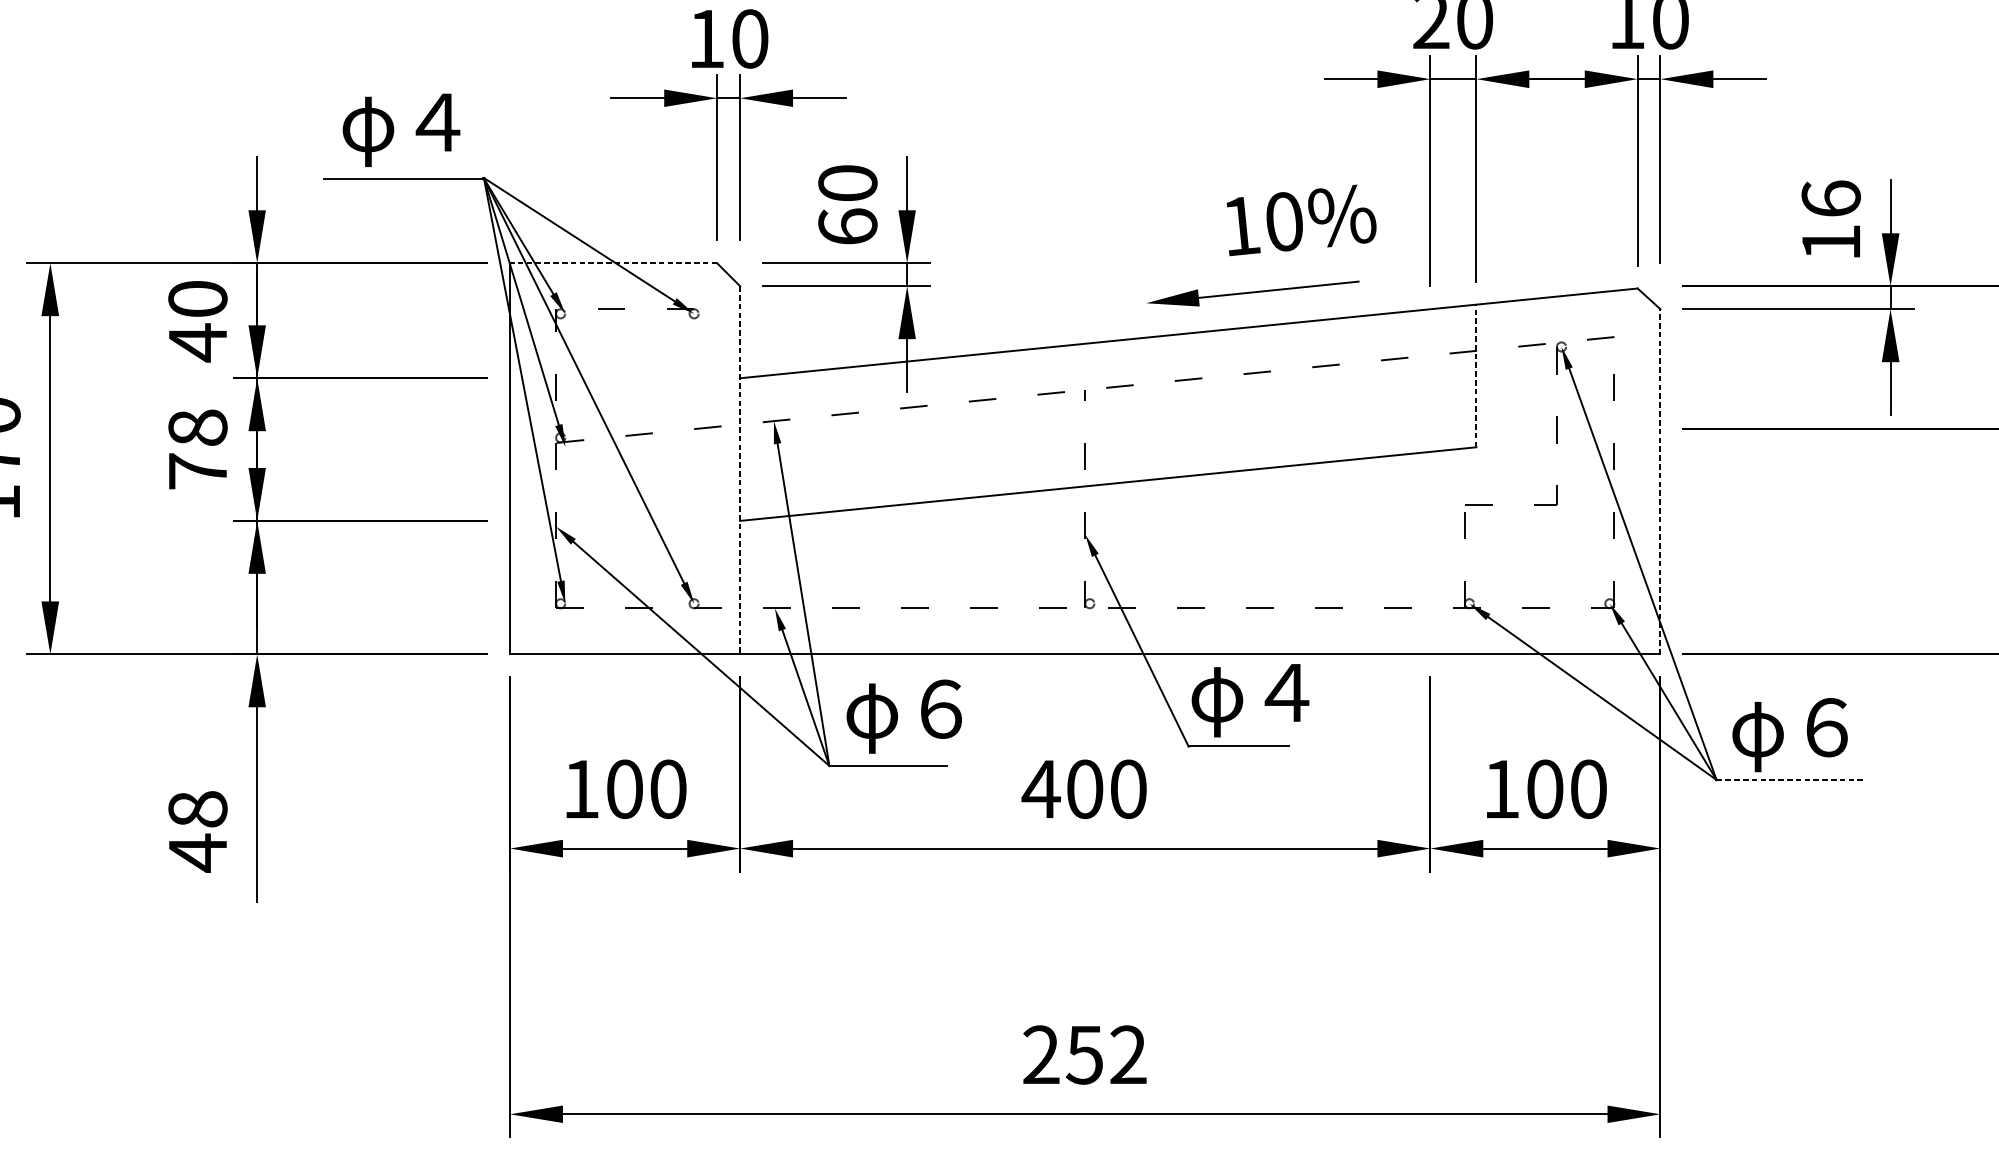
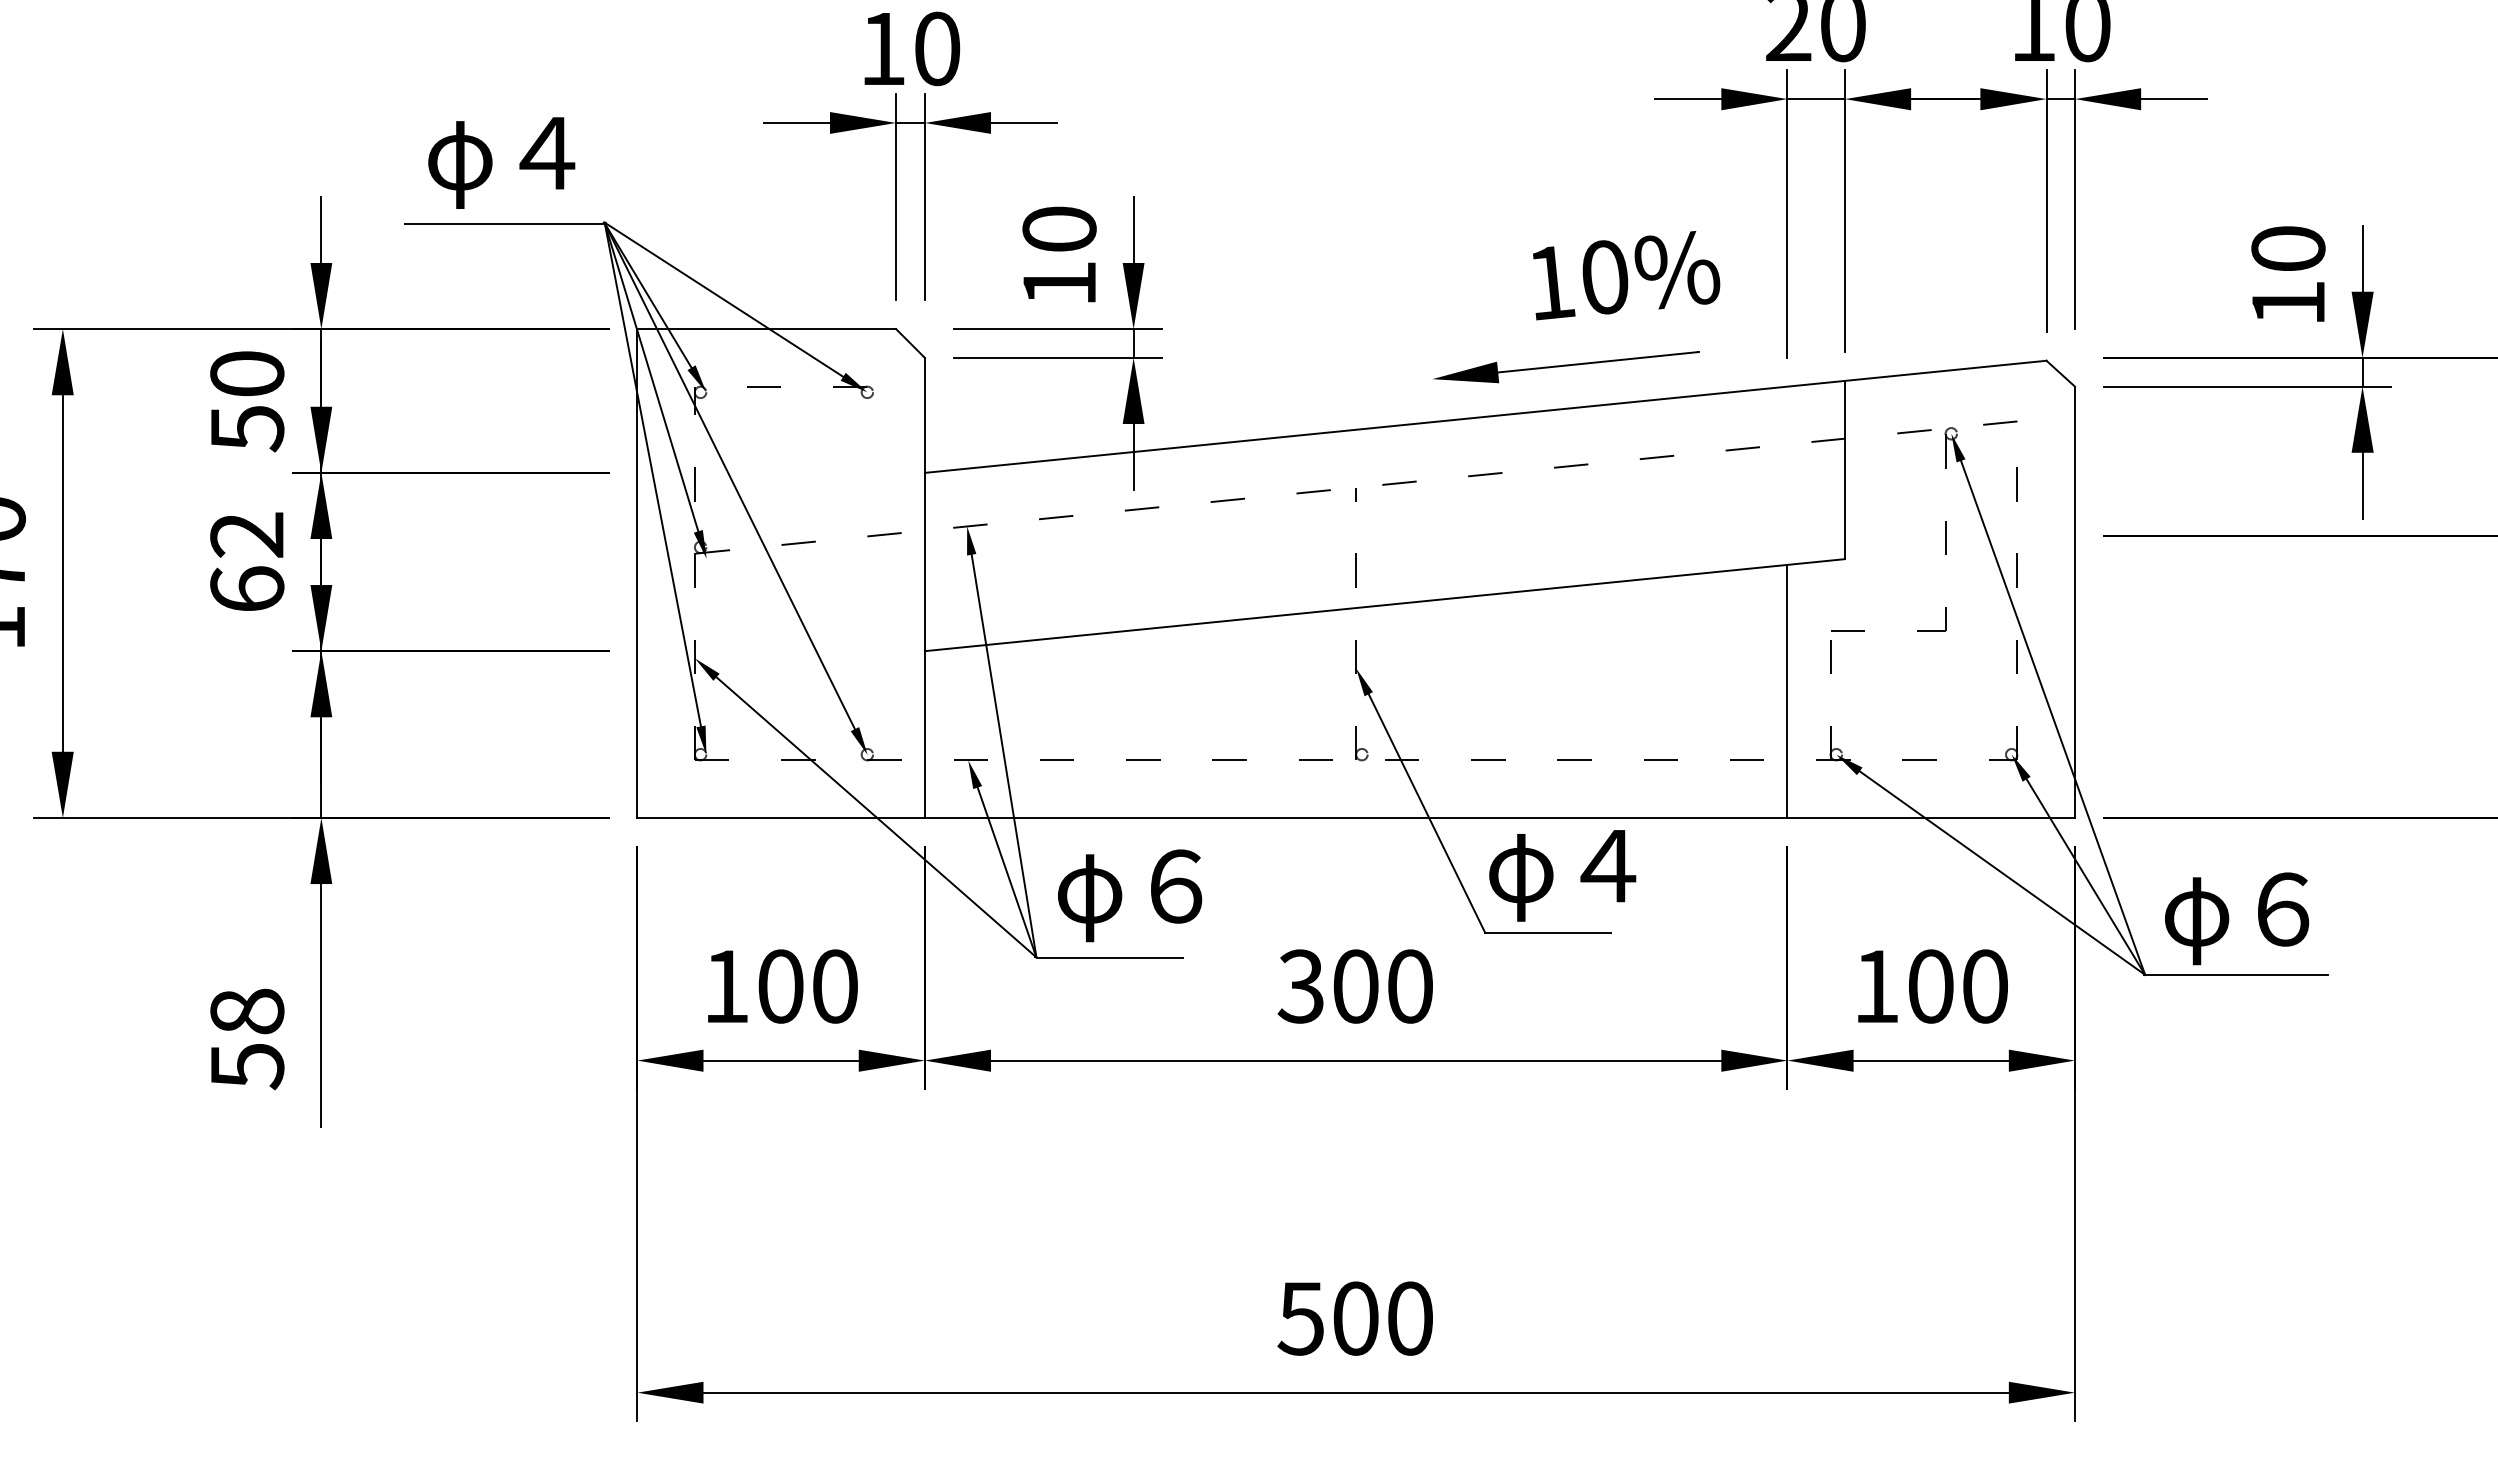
text: (1831, 197) -> (2288, 247), 16 -> 10
text: (847, 225) -> (1059, 282), 60 -> 10
line: (613, 263) -> (766, 329), dashed -> solid
text: (198, 342) -> (247, 428), 40 -> 50
line: (1476, 375) -> (1844, 469), dashed -> solid
text: (198, 449) -> (247, 561), 78 -> 62
line: (739, 470) -> (924, 588), dashed -> solid
line: (1660, 481) -> (2074, 602), dashed -> solid
line: (1430, 552) -> (1787, 690), added
line: (1789, 779) -> (2236, 974), dashed -> solid
text: (1040, 789) -> (1300, 986), 400 -> 300
text: (198, 853) -> (247, 1066), 48 -> 58
text: (1083, 1054) -> (1354, 1318), 252 -> 500

